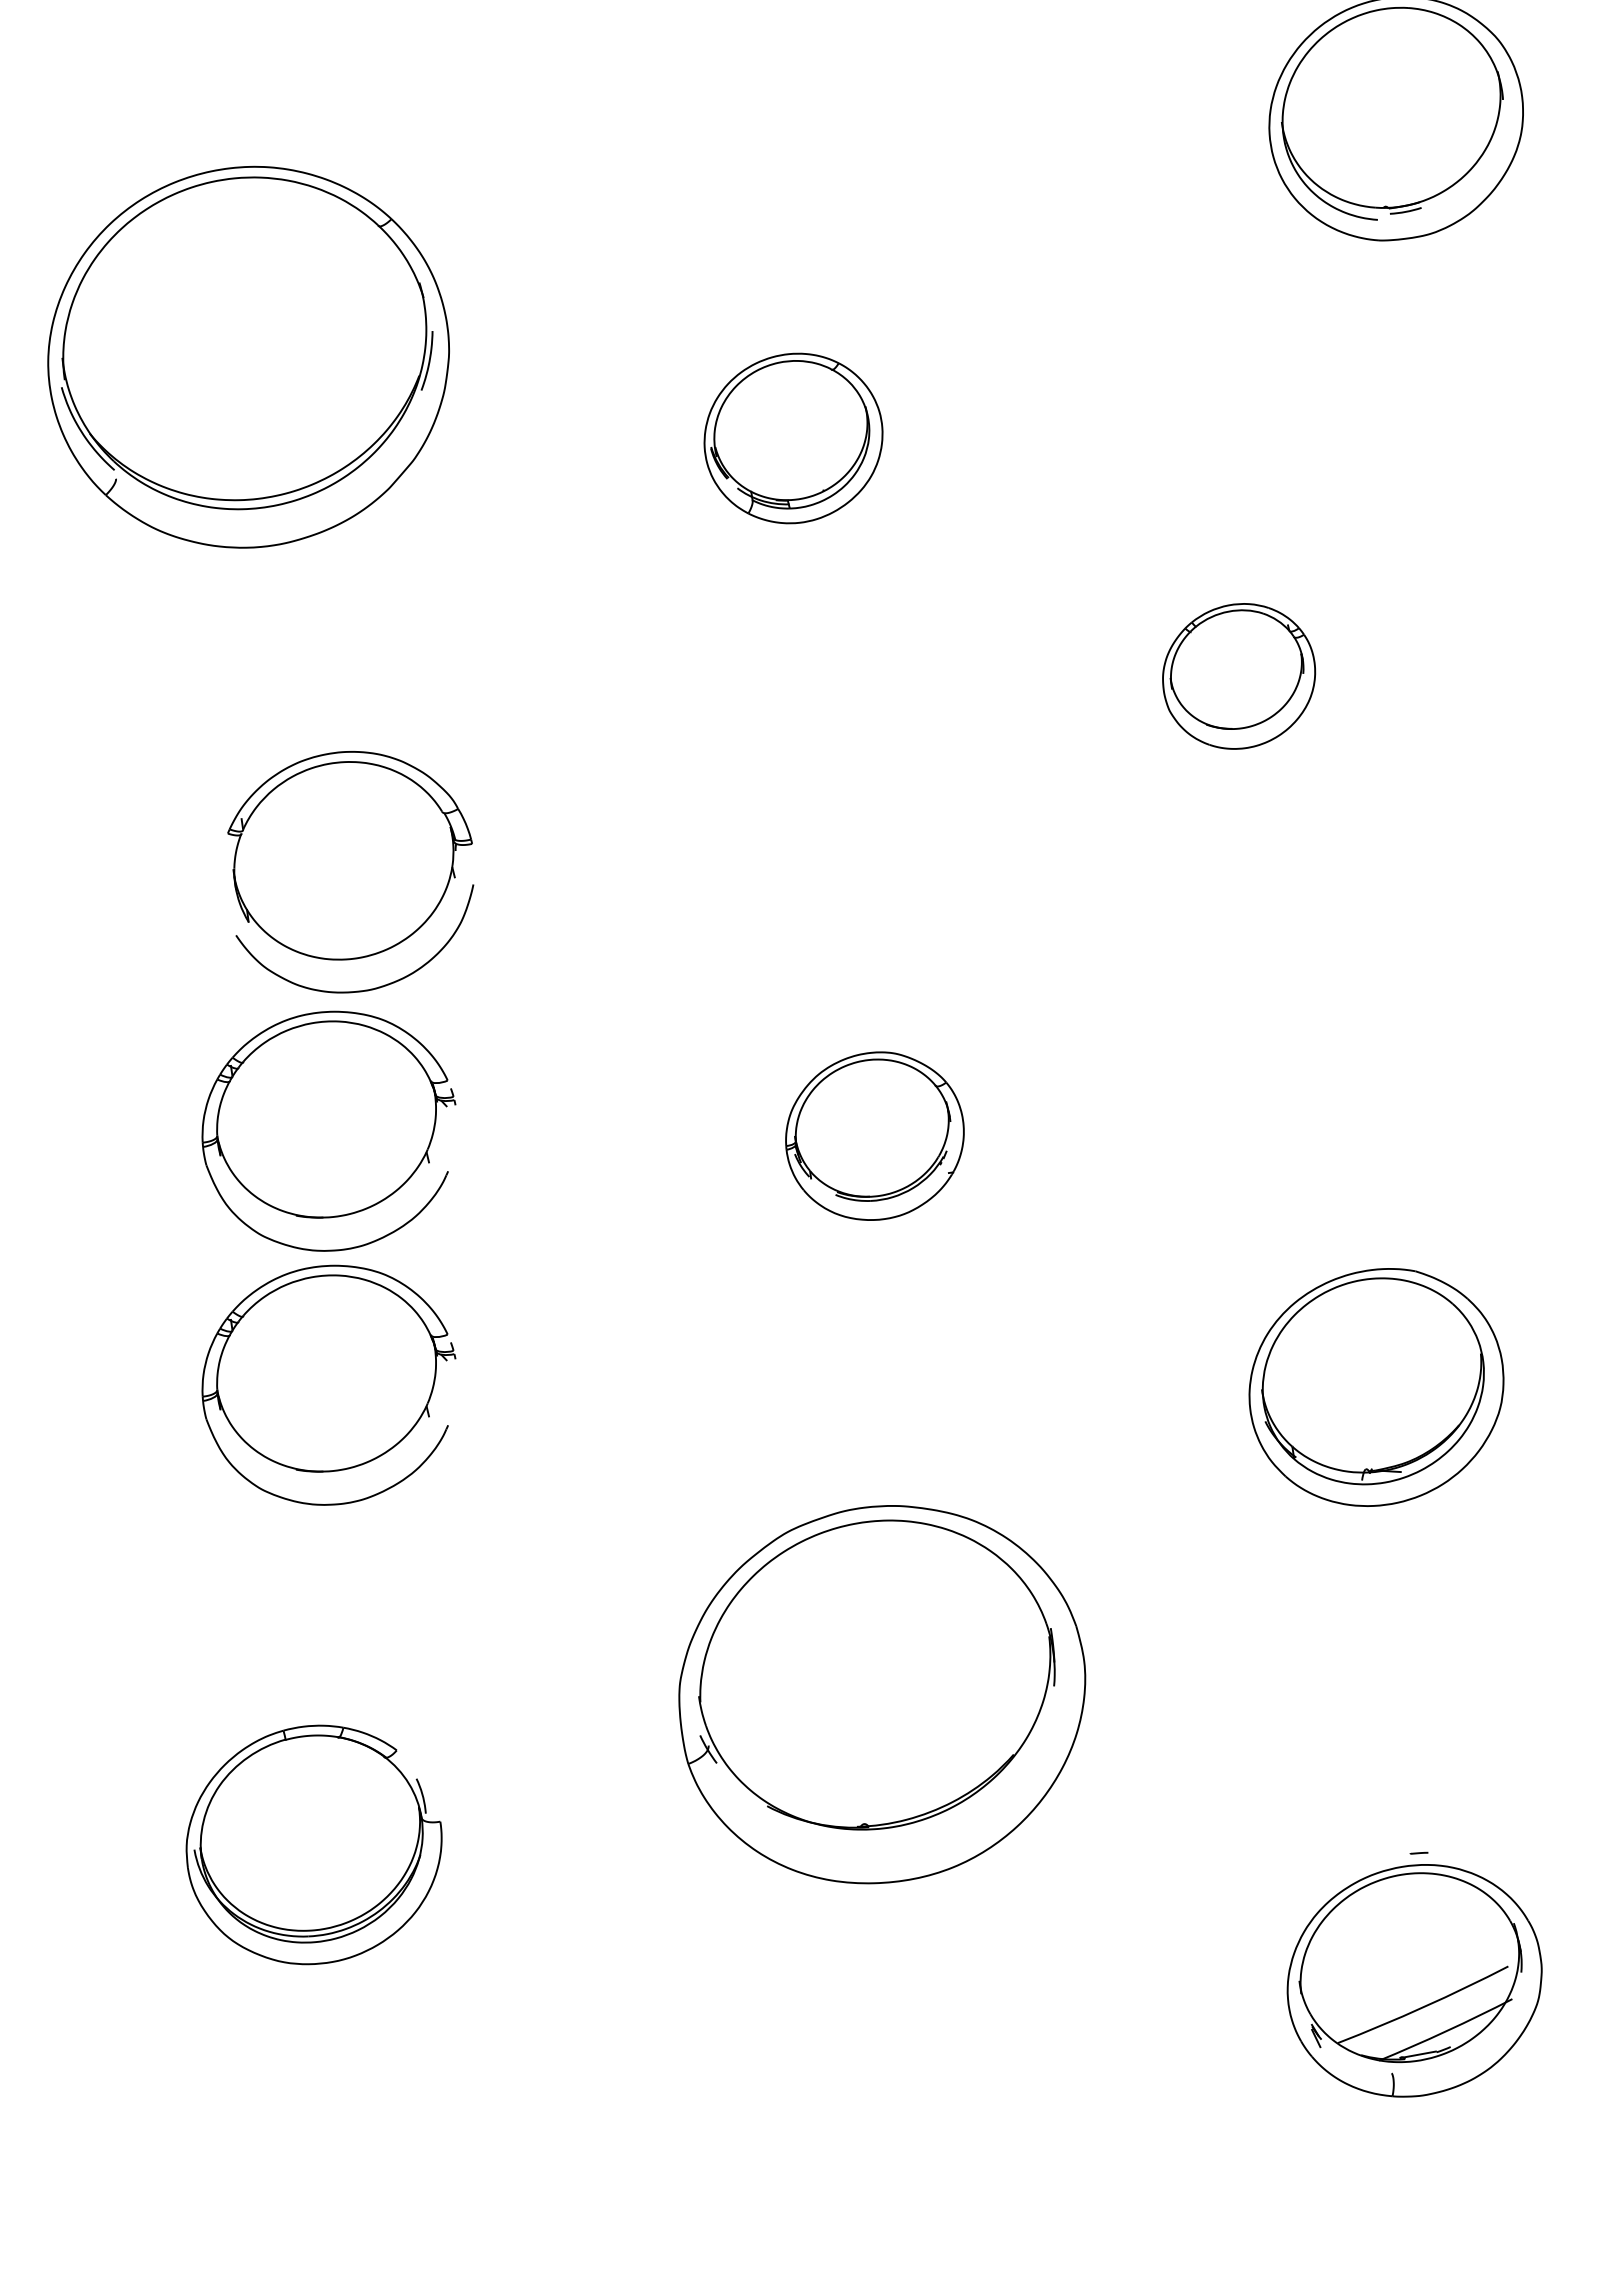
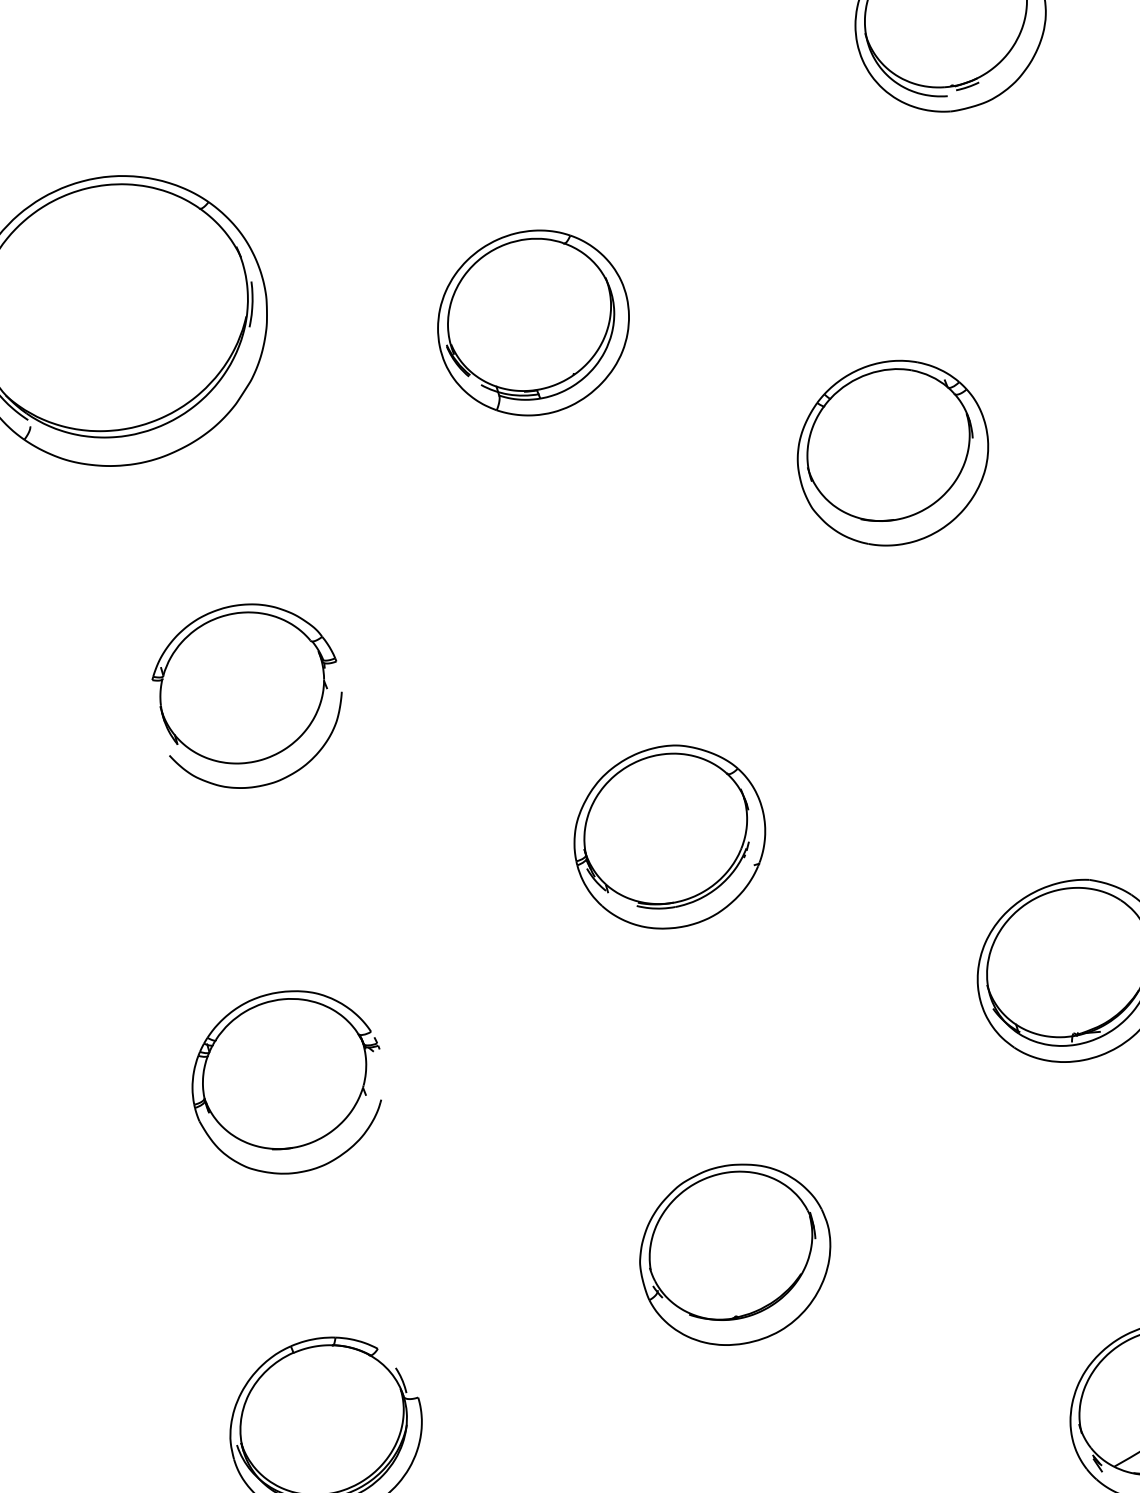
part: (793, 438) -> (533, 323), size x1.43
part: (1238, 676) -> (892, 453), size x1.67
part: (328, 1130) -> (259, 891), removed
part: (874, 1135) -> (669, 836), size x1.43
part: (881, 1694) -> (735, 1254), size x0.62

